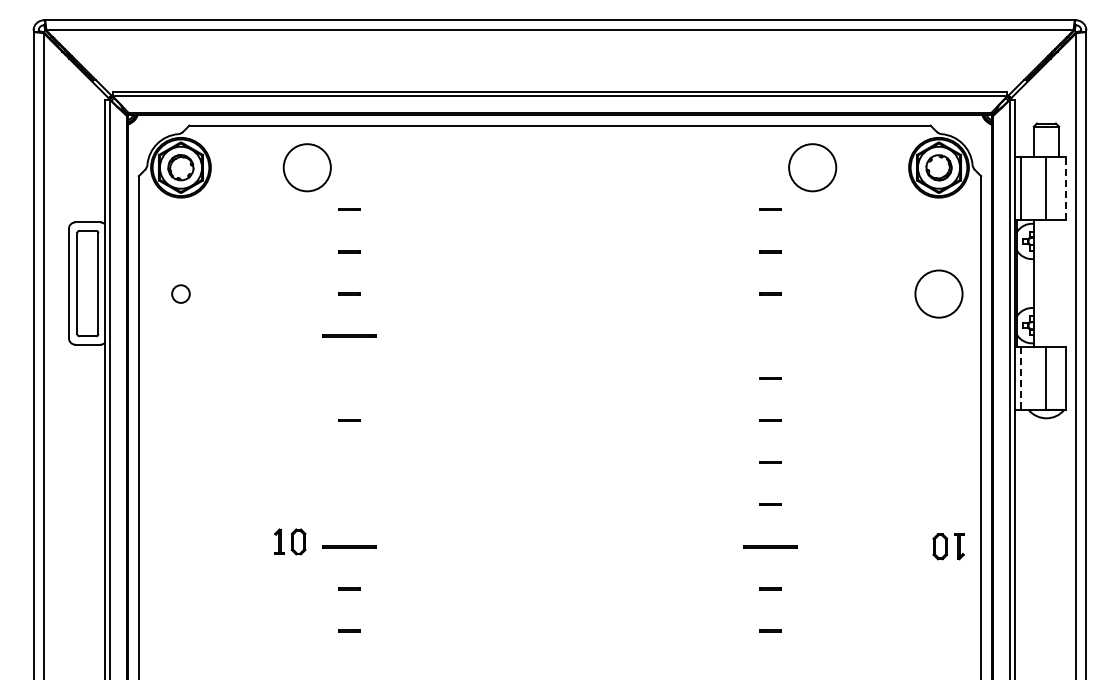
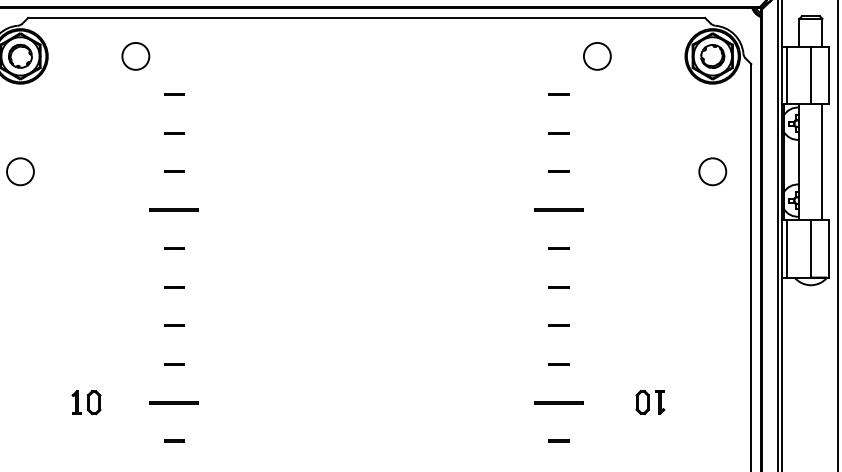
circle: (307, 167) -> (136, 56), size x0.62
circle: (812, 167) -> (597, 56), size x0.62
line: (1066, 188) -> (829, 75), dashed -> solid
line: (1059, 283) -> (822, 162), added
circle: (180, 293) -> (20, 171), size x1.67
circle: (938, 293) -> (712, 171), size x0.62
line: (770, 335) -> (558, 209), added
line: (349, 378) -> (174, 248), added
line: (1020, 378) -> (787, 248), dashed -> solid
line: (349, 462) -> (174, 325), added
line: (349, 504) -> (174, 363), added
part: (290, 541) -> (86, 402), moved
part: (948, 546) -> (650, 402), moved

